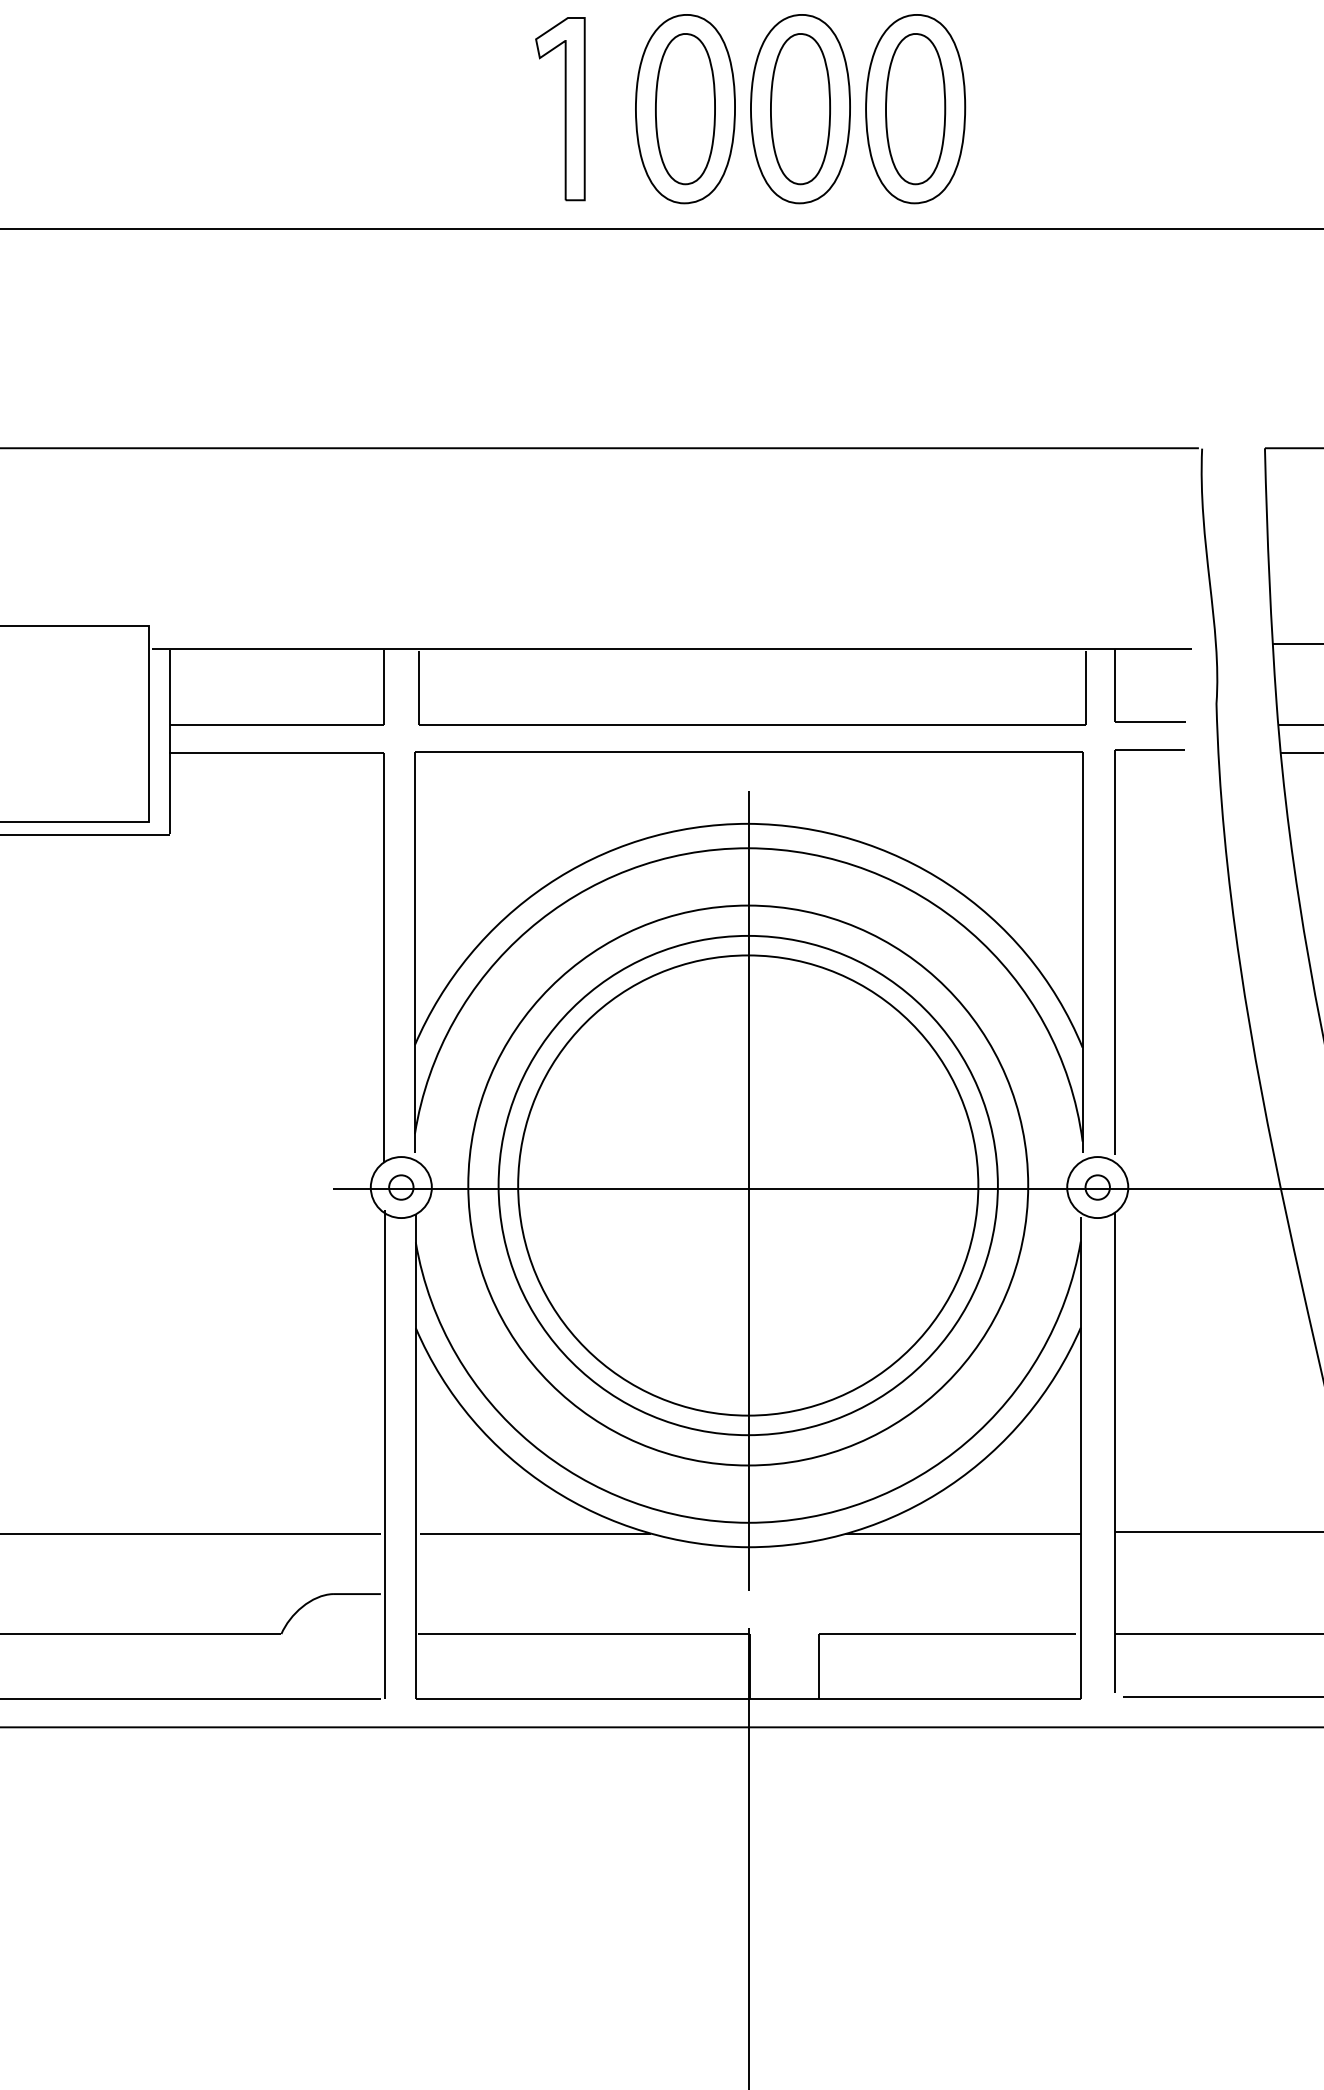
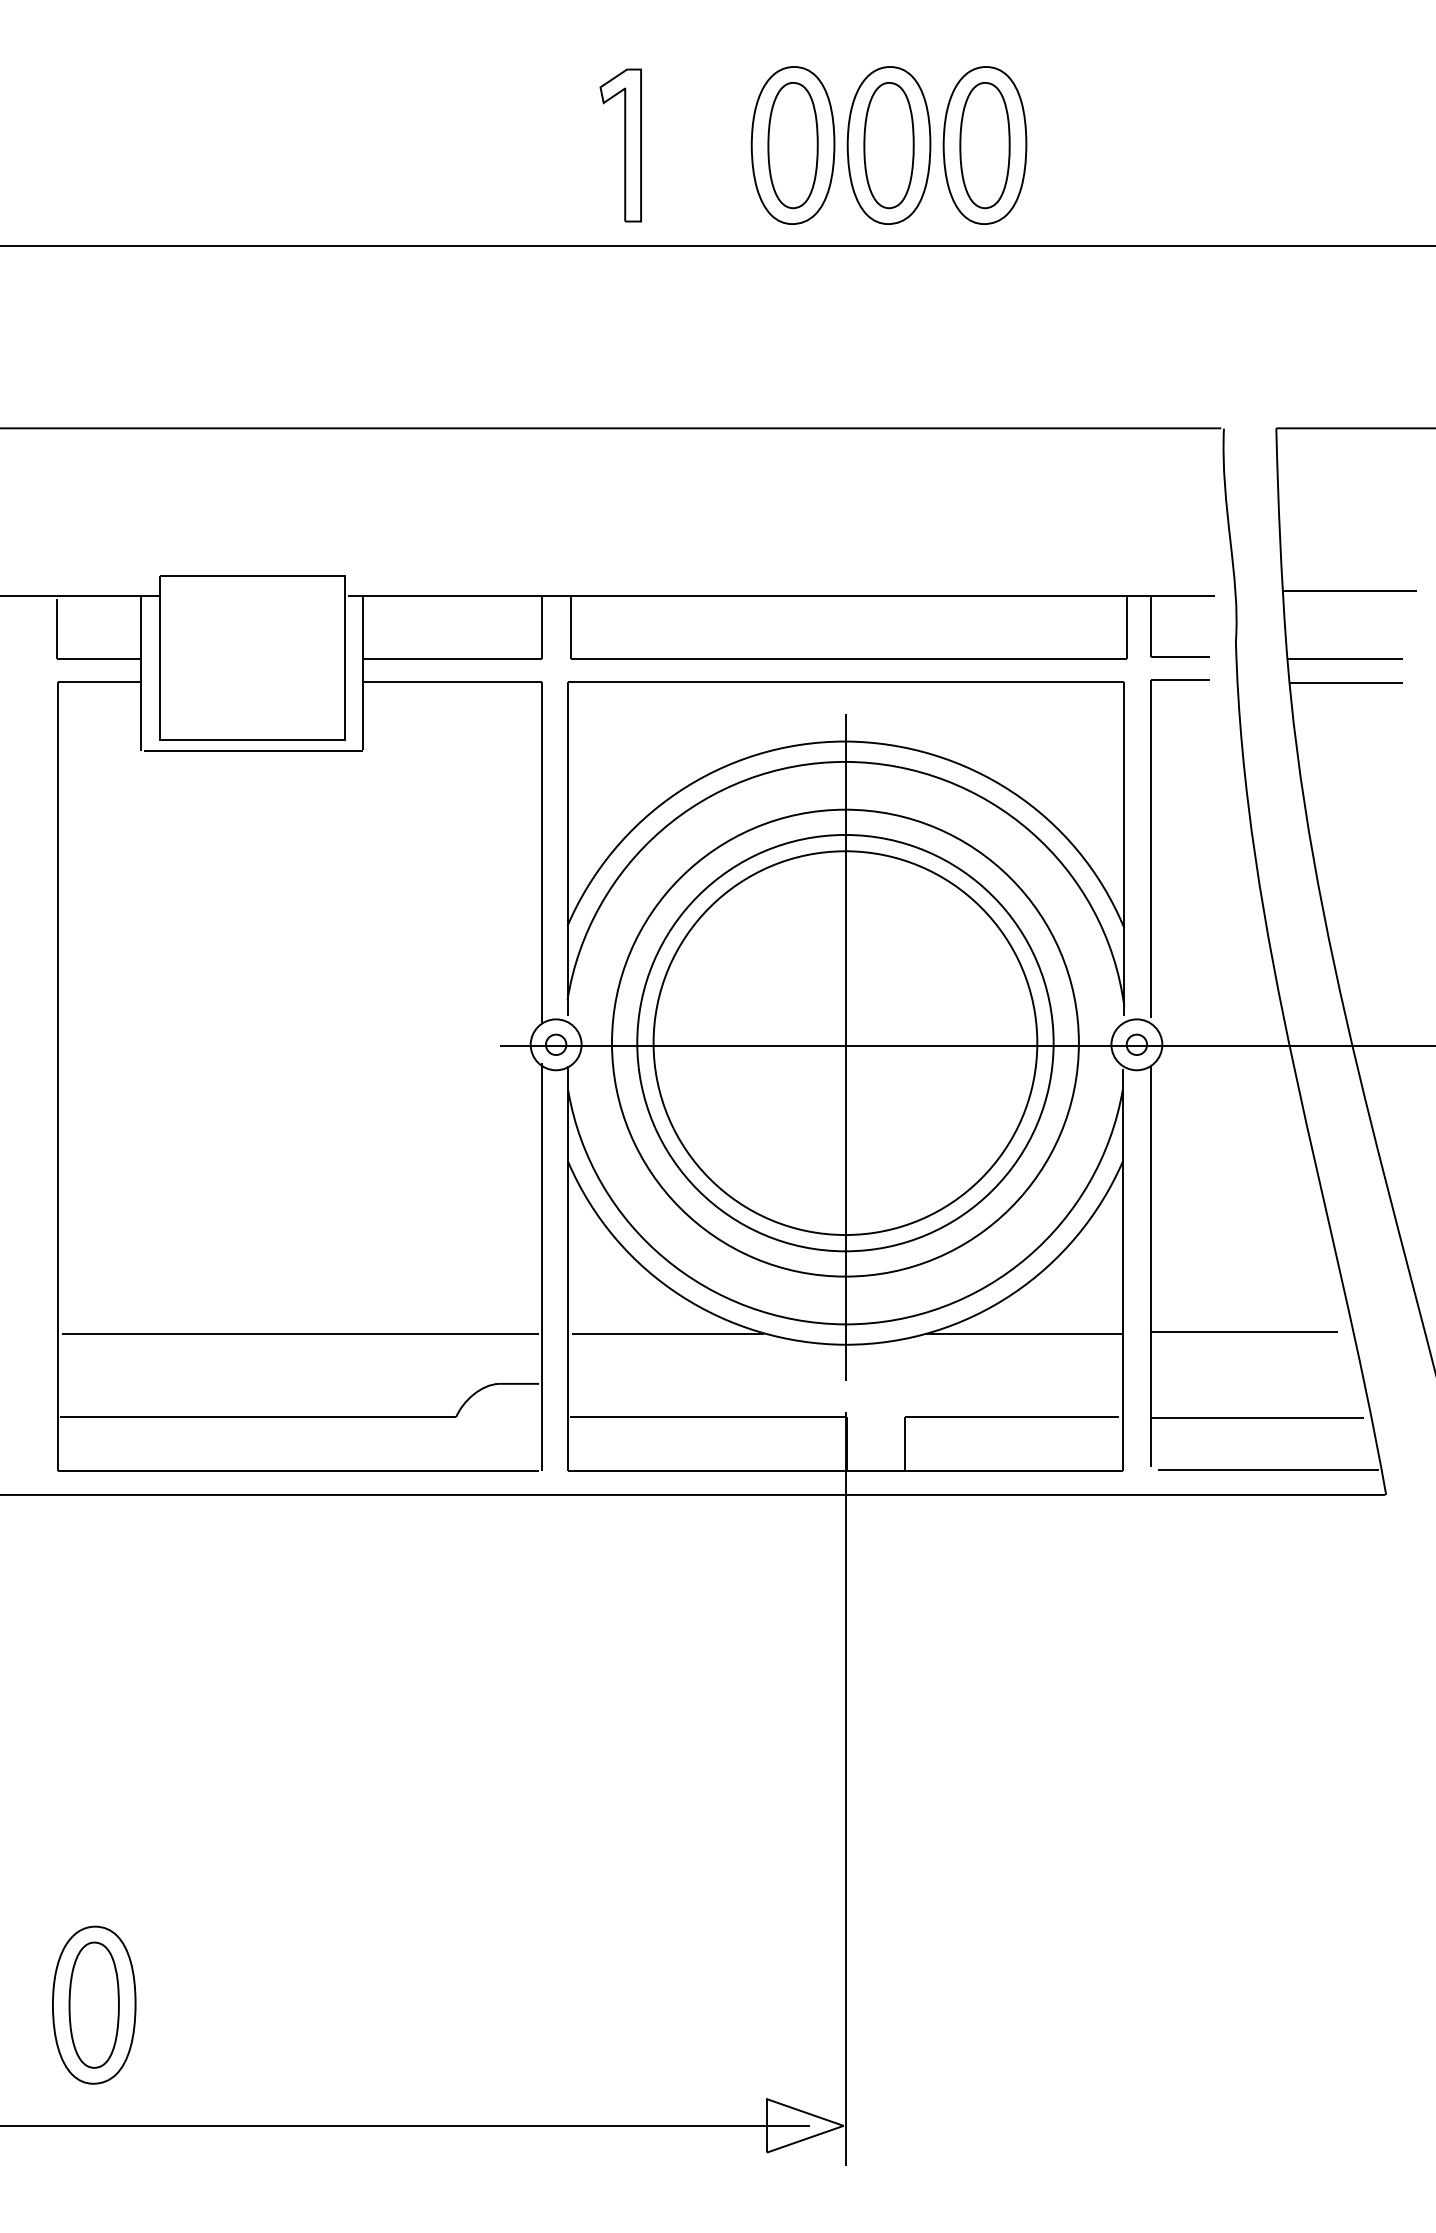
part: (560, 109) -> (620, 145), moved

